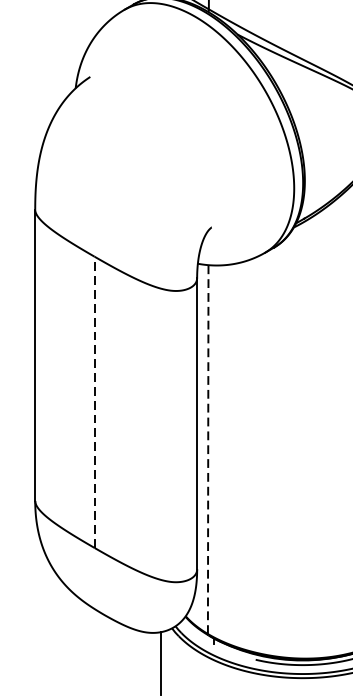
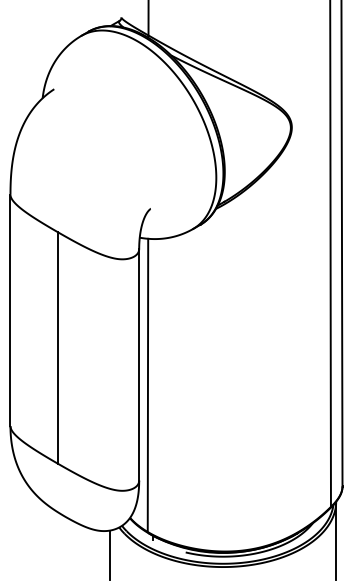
line: (94, 401) -> (57, 347), dashed -> solid
line: (207, 449) -> (147, 385), dashed -> solid

